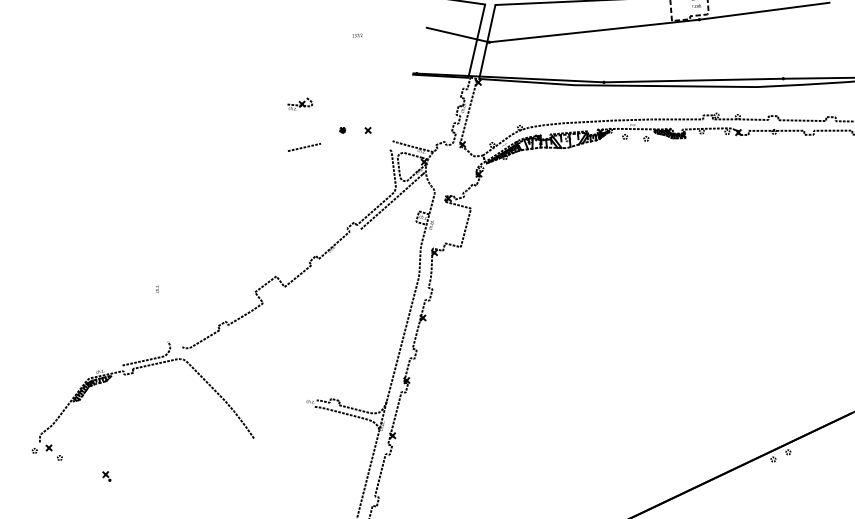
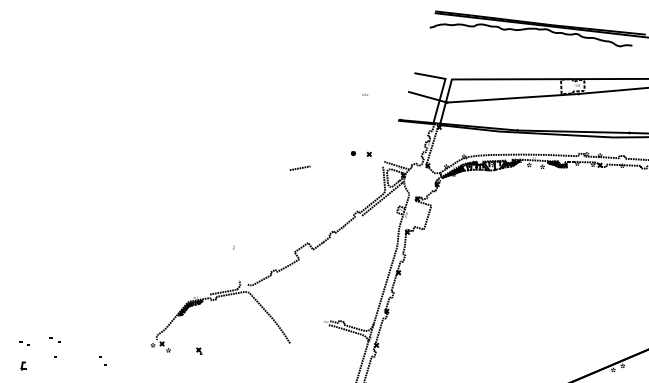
part: (299, 103) -> (327, 135), removed
line: (303, 146) -> (299, 167), moved
part: (106, 475) -> (199, 350), moved

